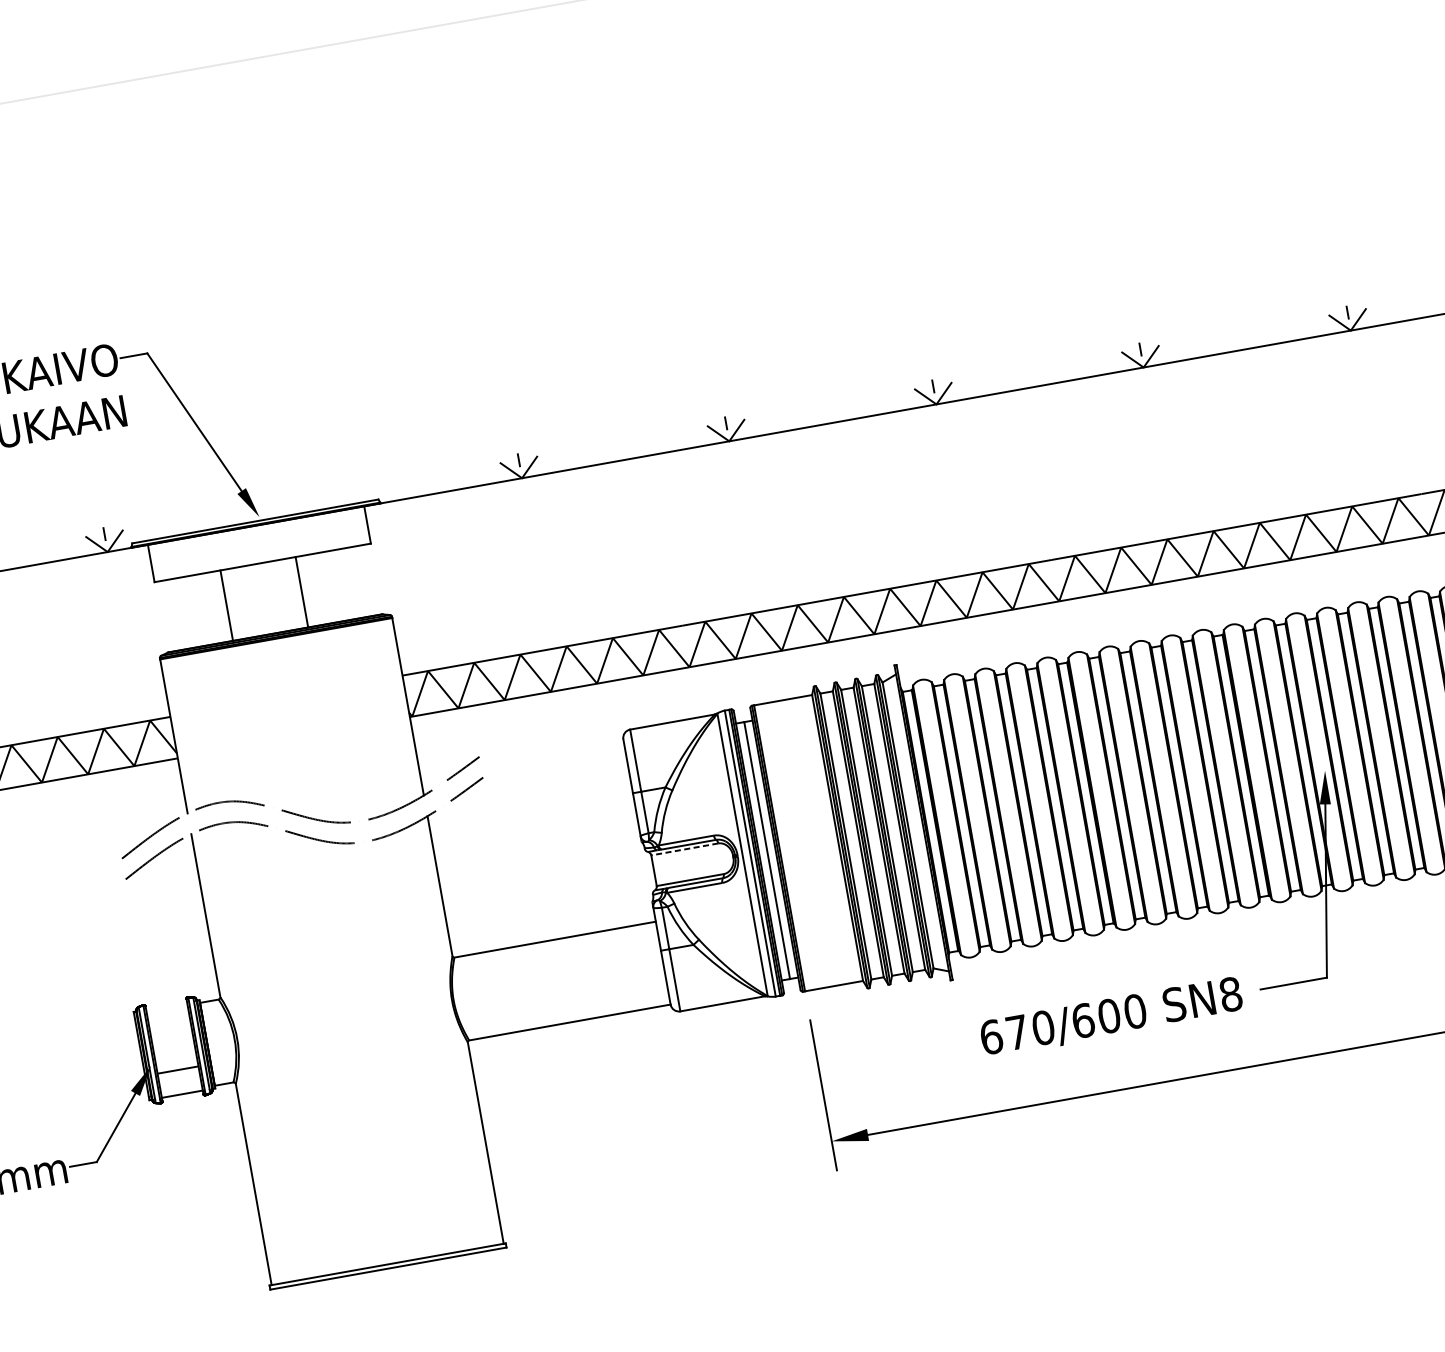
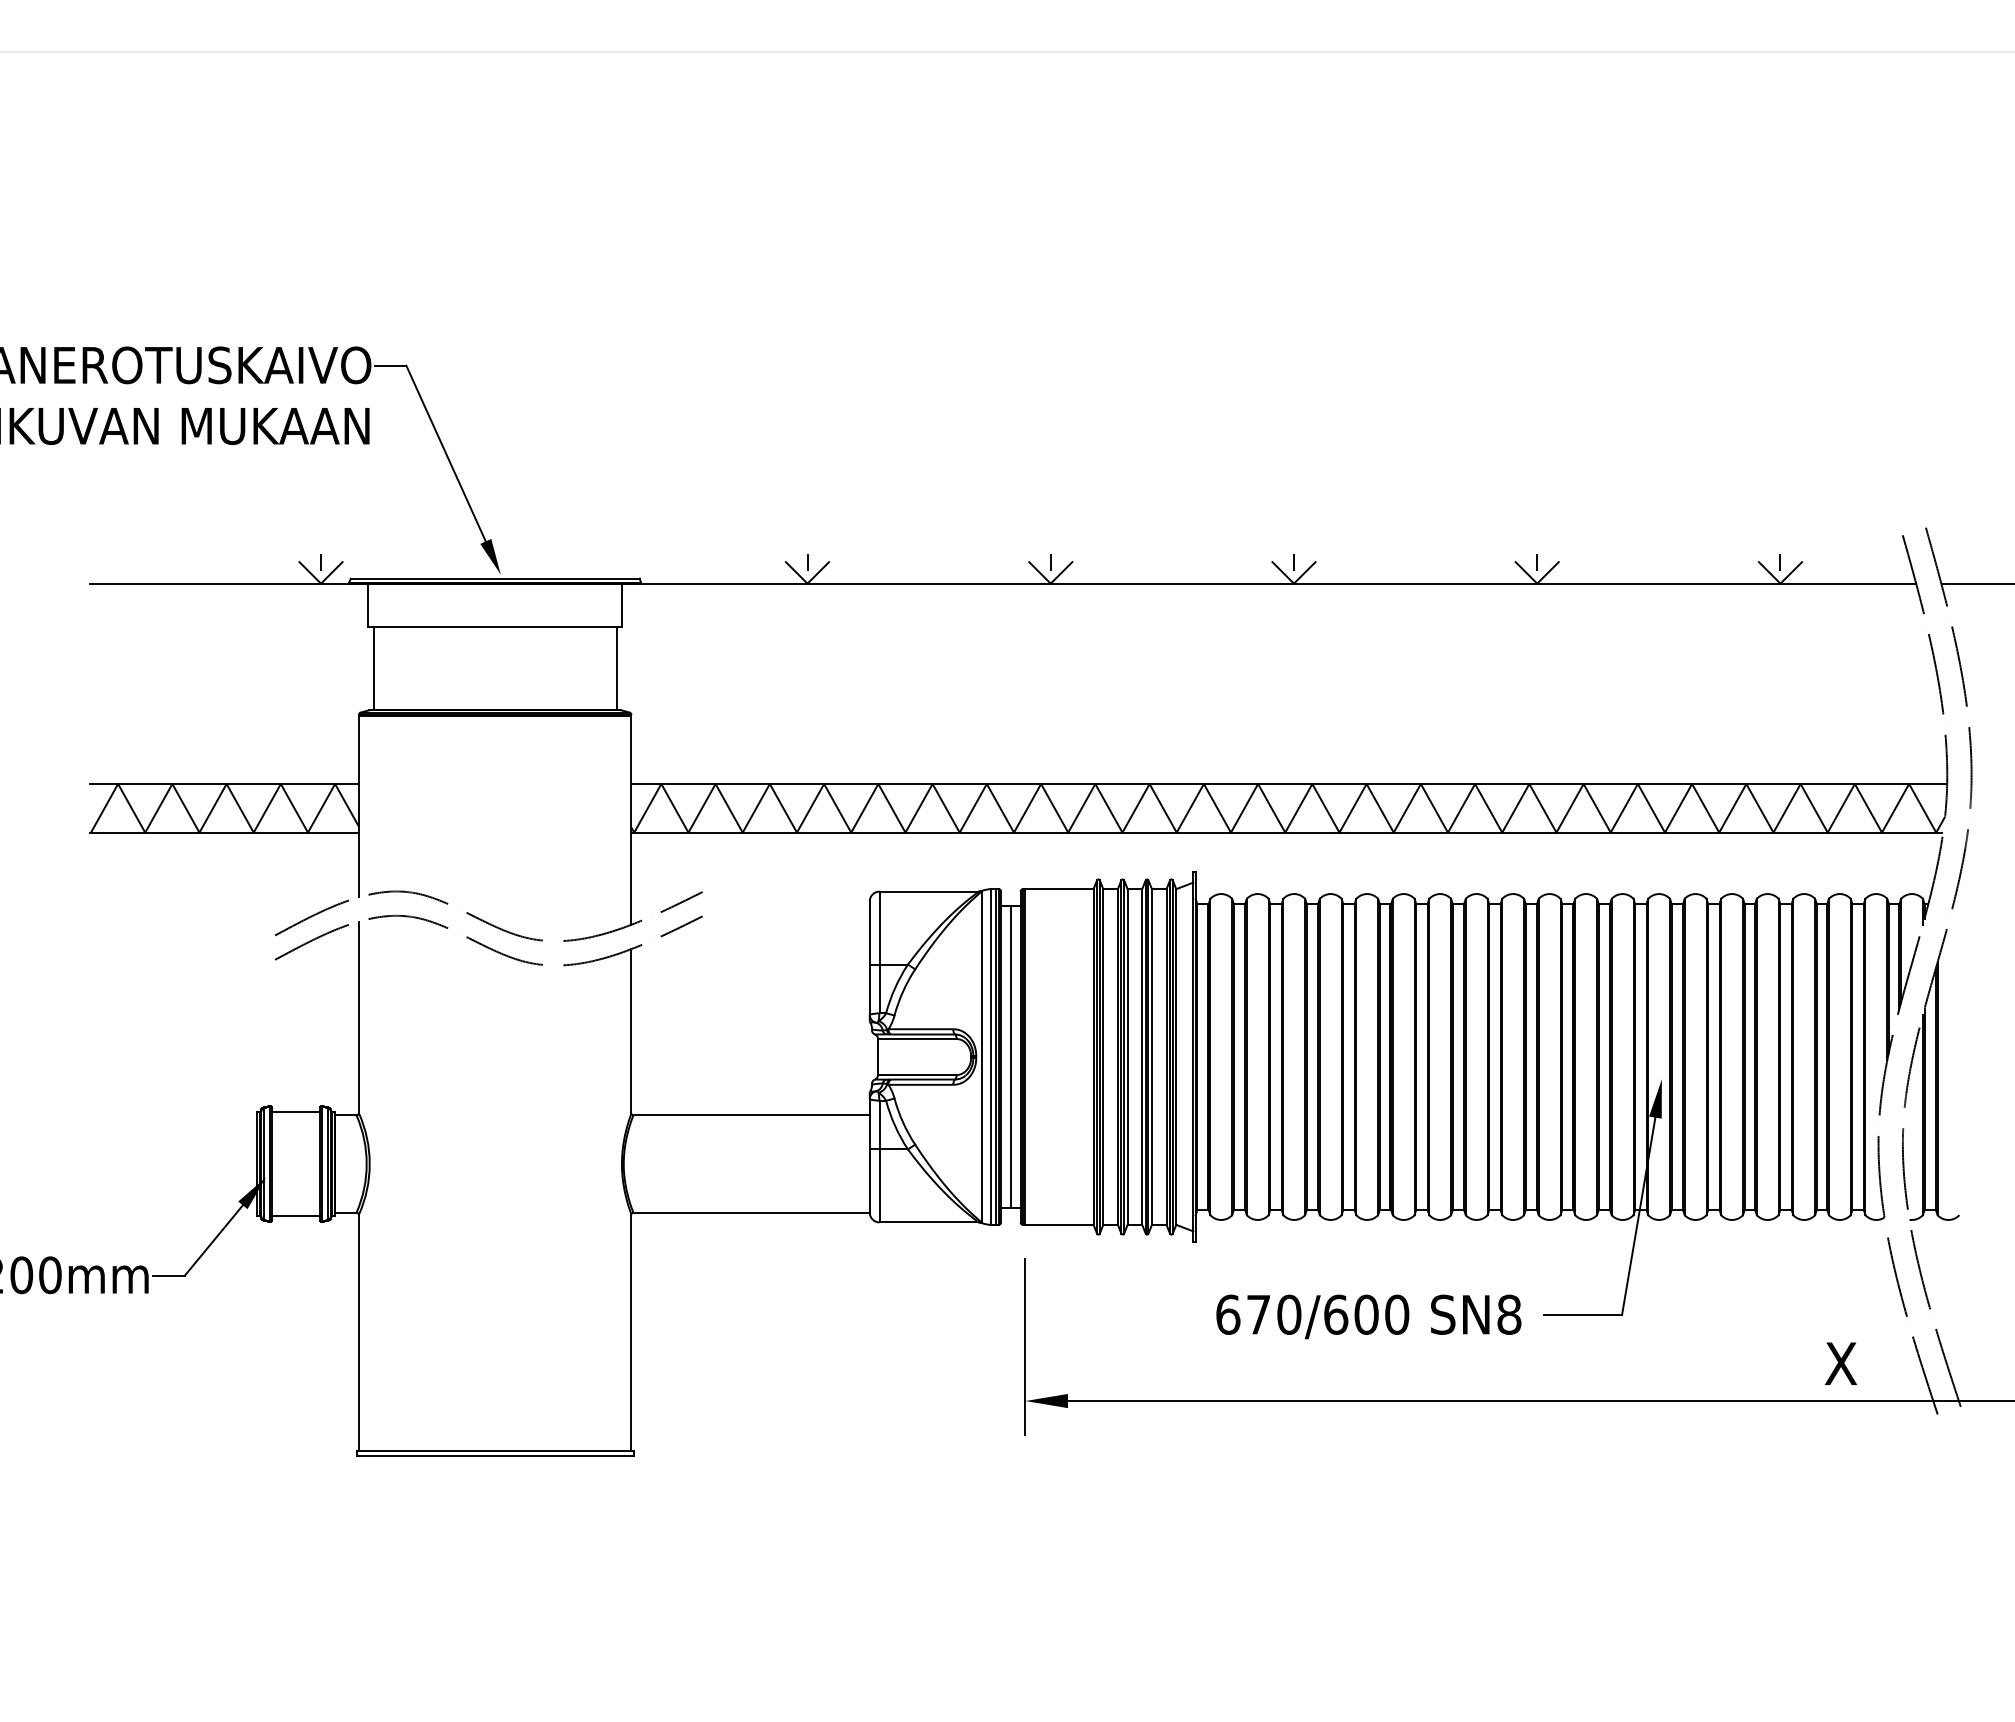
line: (301, 592) -> (616, 668), moved
line: (226, 605) -> (373, 668), moved
line: (684, 849) -> (916, 1039), dashed -> solid
line: (177, 1070) -> (295, 1112), moved

